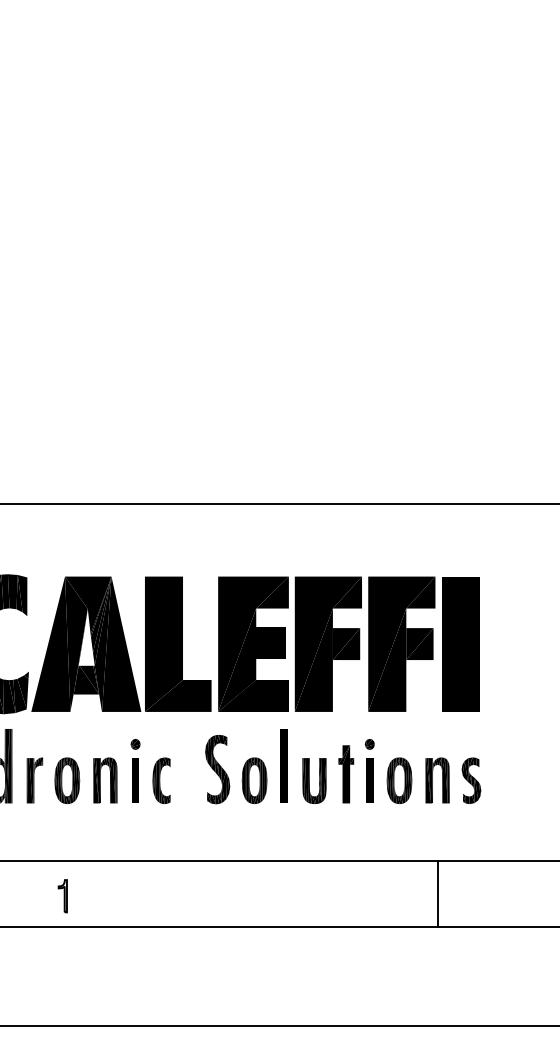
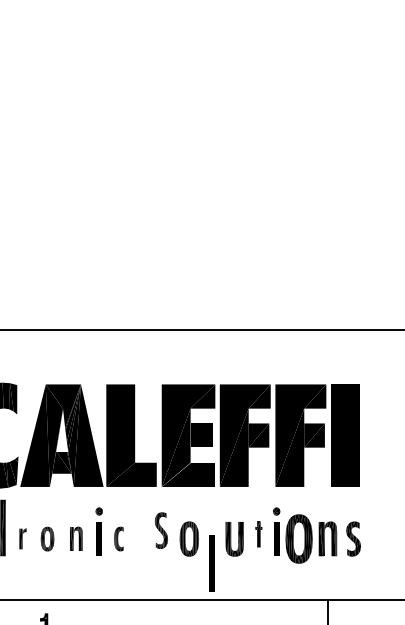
part: (283, 765) -> (211, 563), moved
part: (217, 769) -> (161, 530), size x0.7
part: (346, 774) -> (258, 534), size x0.6
part: (34, 780) -> (22, 538), size x0.6
part: (67, 780) -> (47, 538), size x0.7
part: (105, 780) -> (76, 538), size x0.7
part: (161, 780) -> (118, 538), size x0.7
part: (399, 780) -> (299, 538), size x1.4

